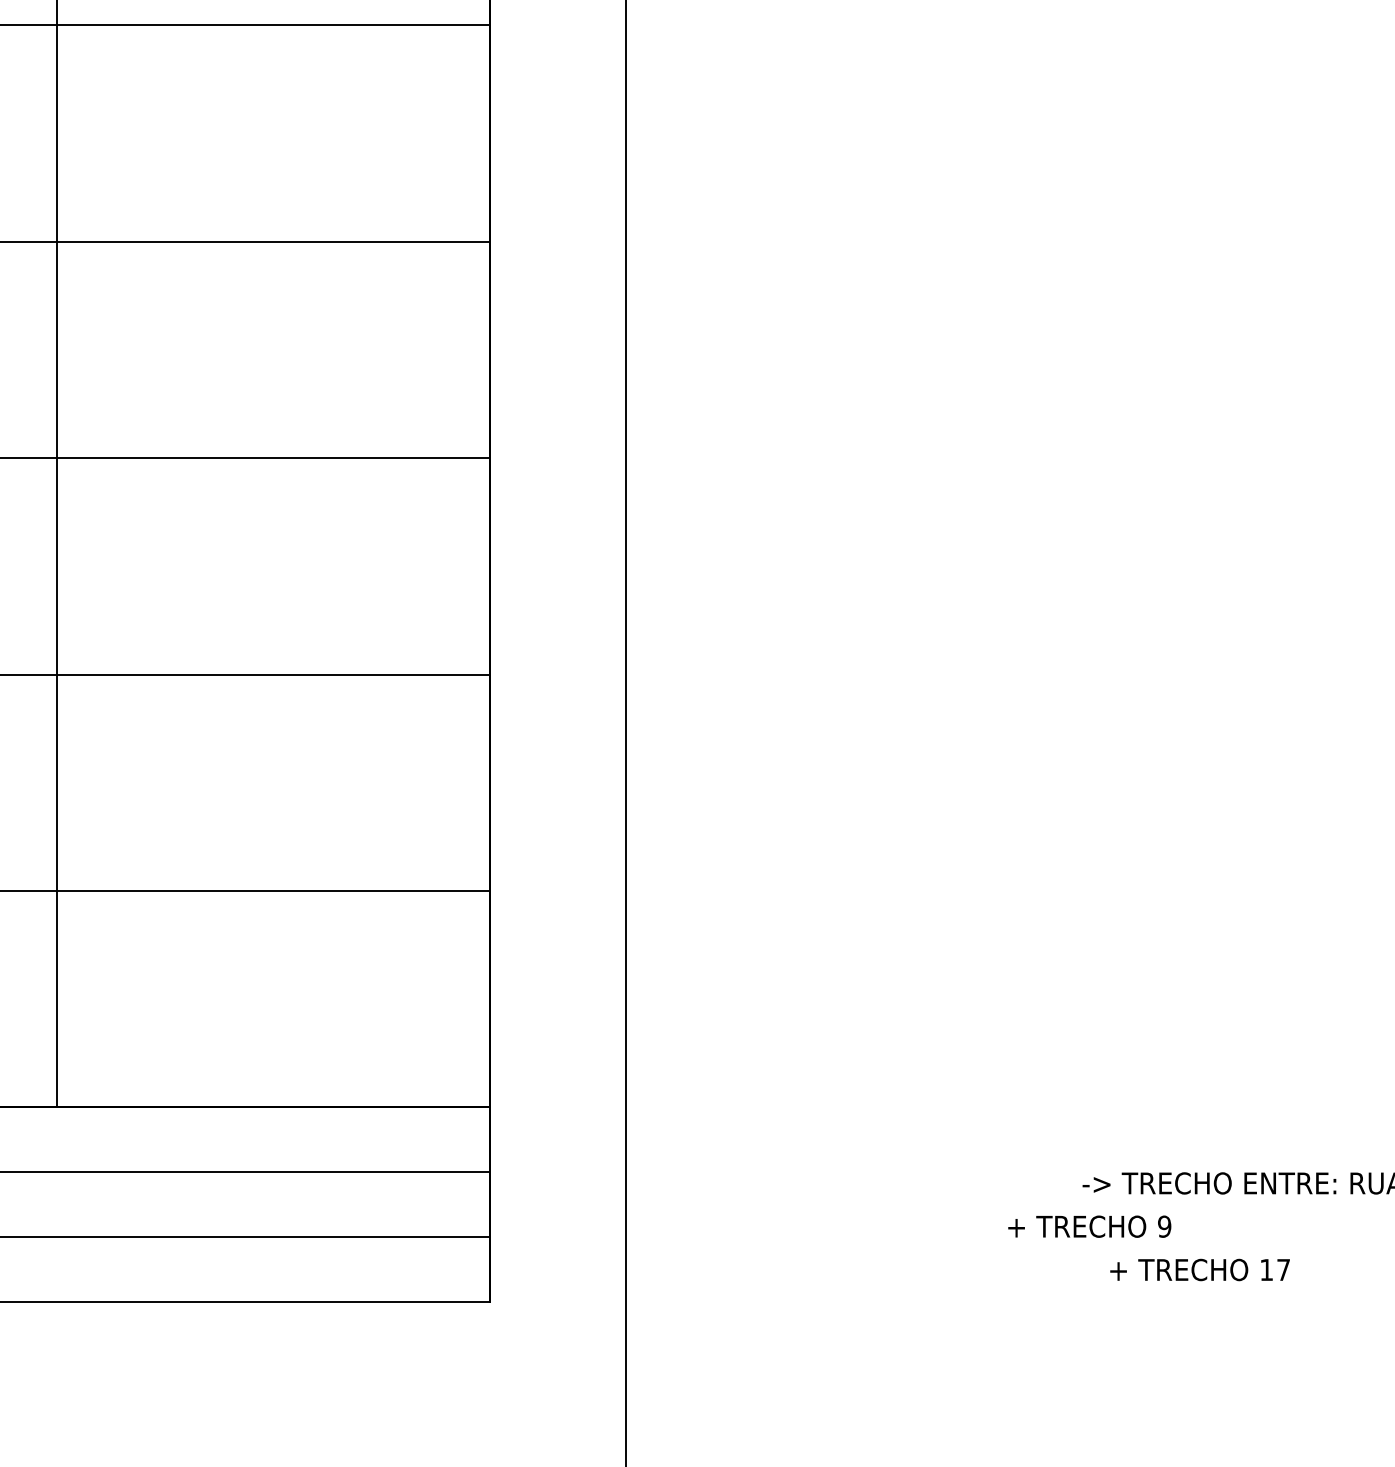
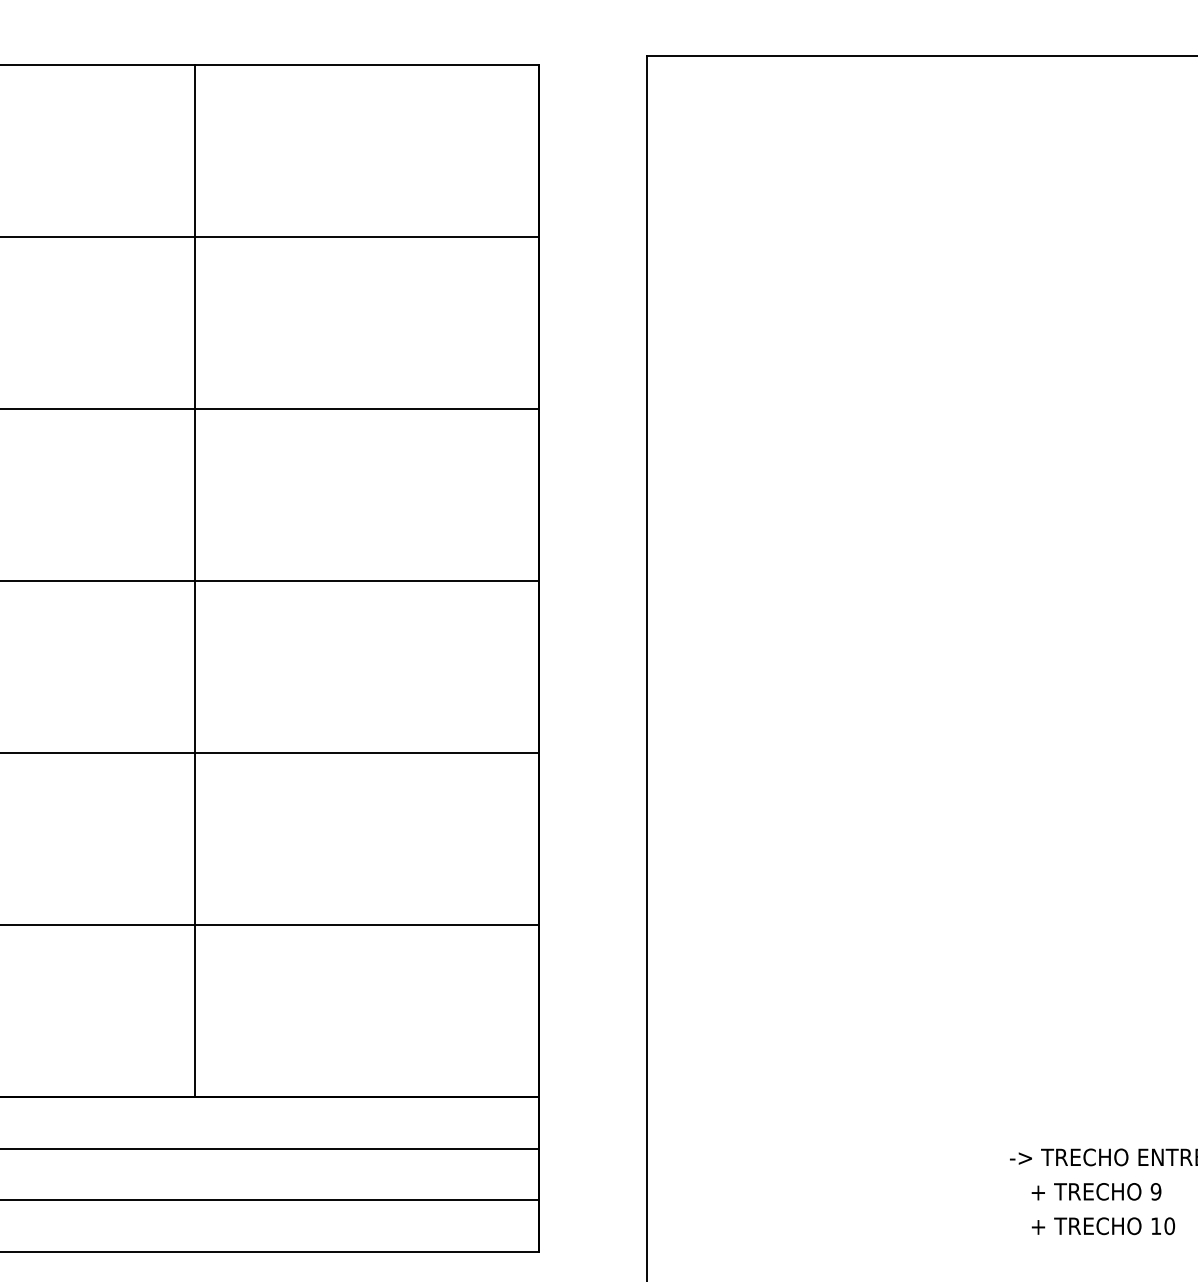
text: (1089, 1226) -> (1096, 1191), moved
text: (1283, 1270) -> (1169, 1226), 17 -> 10

